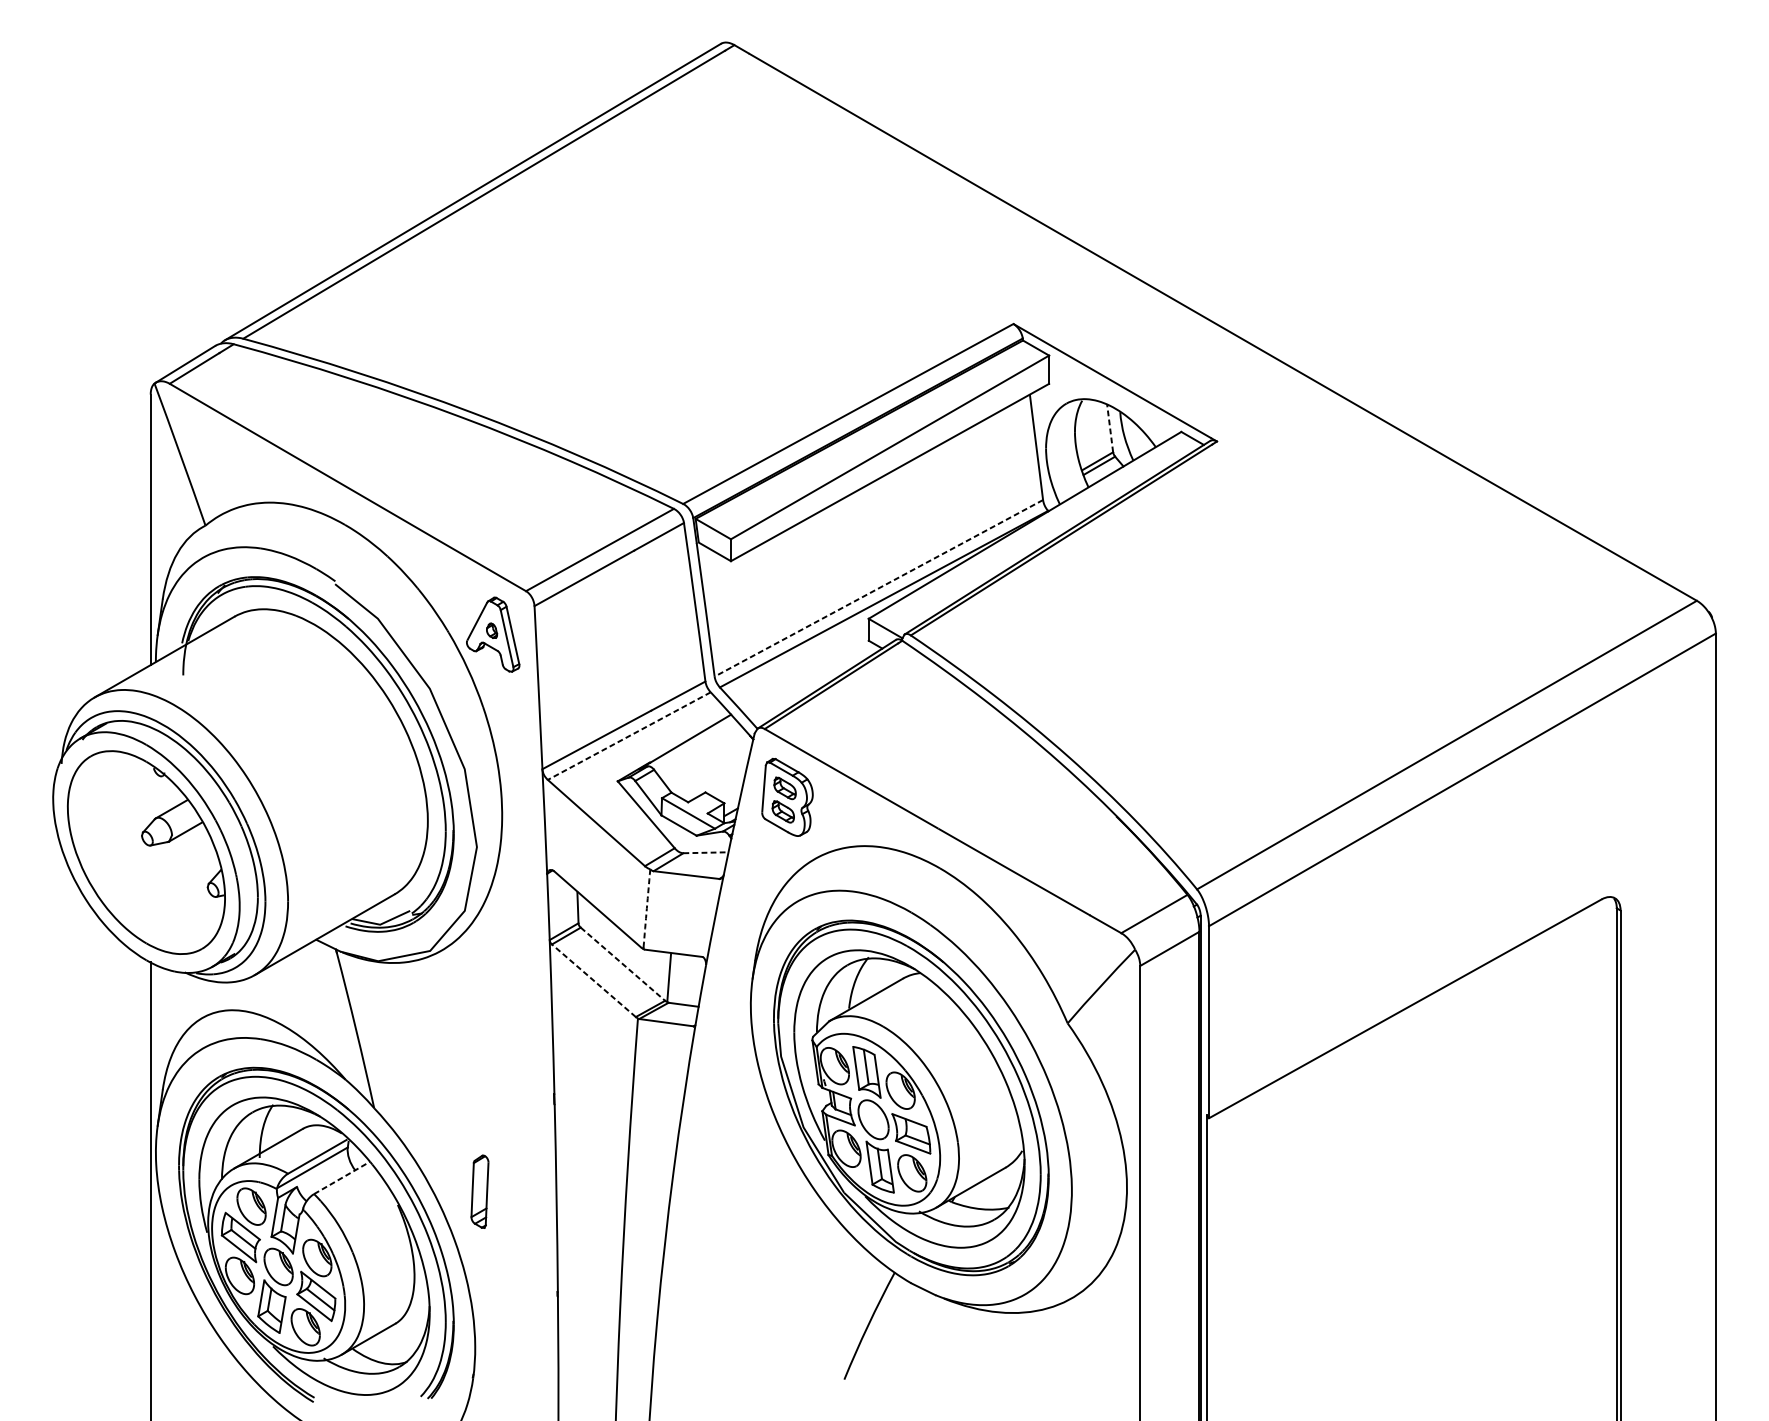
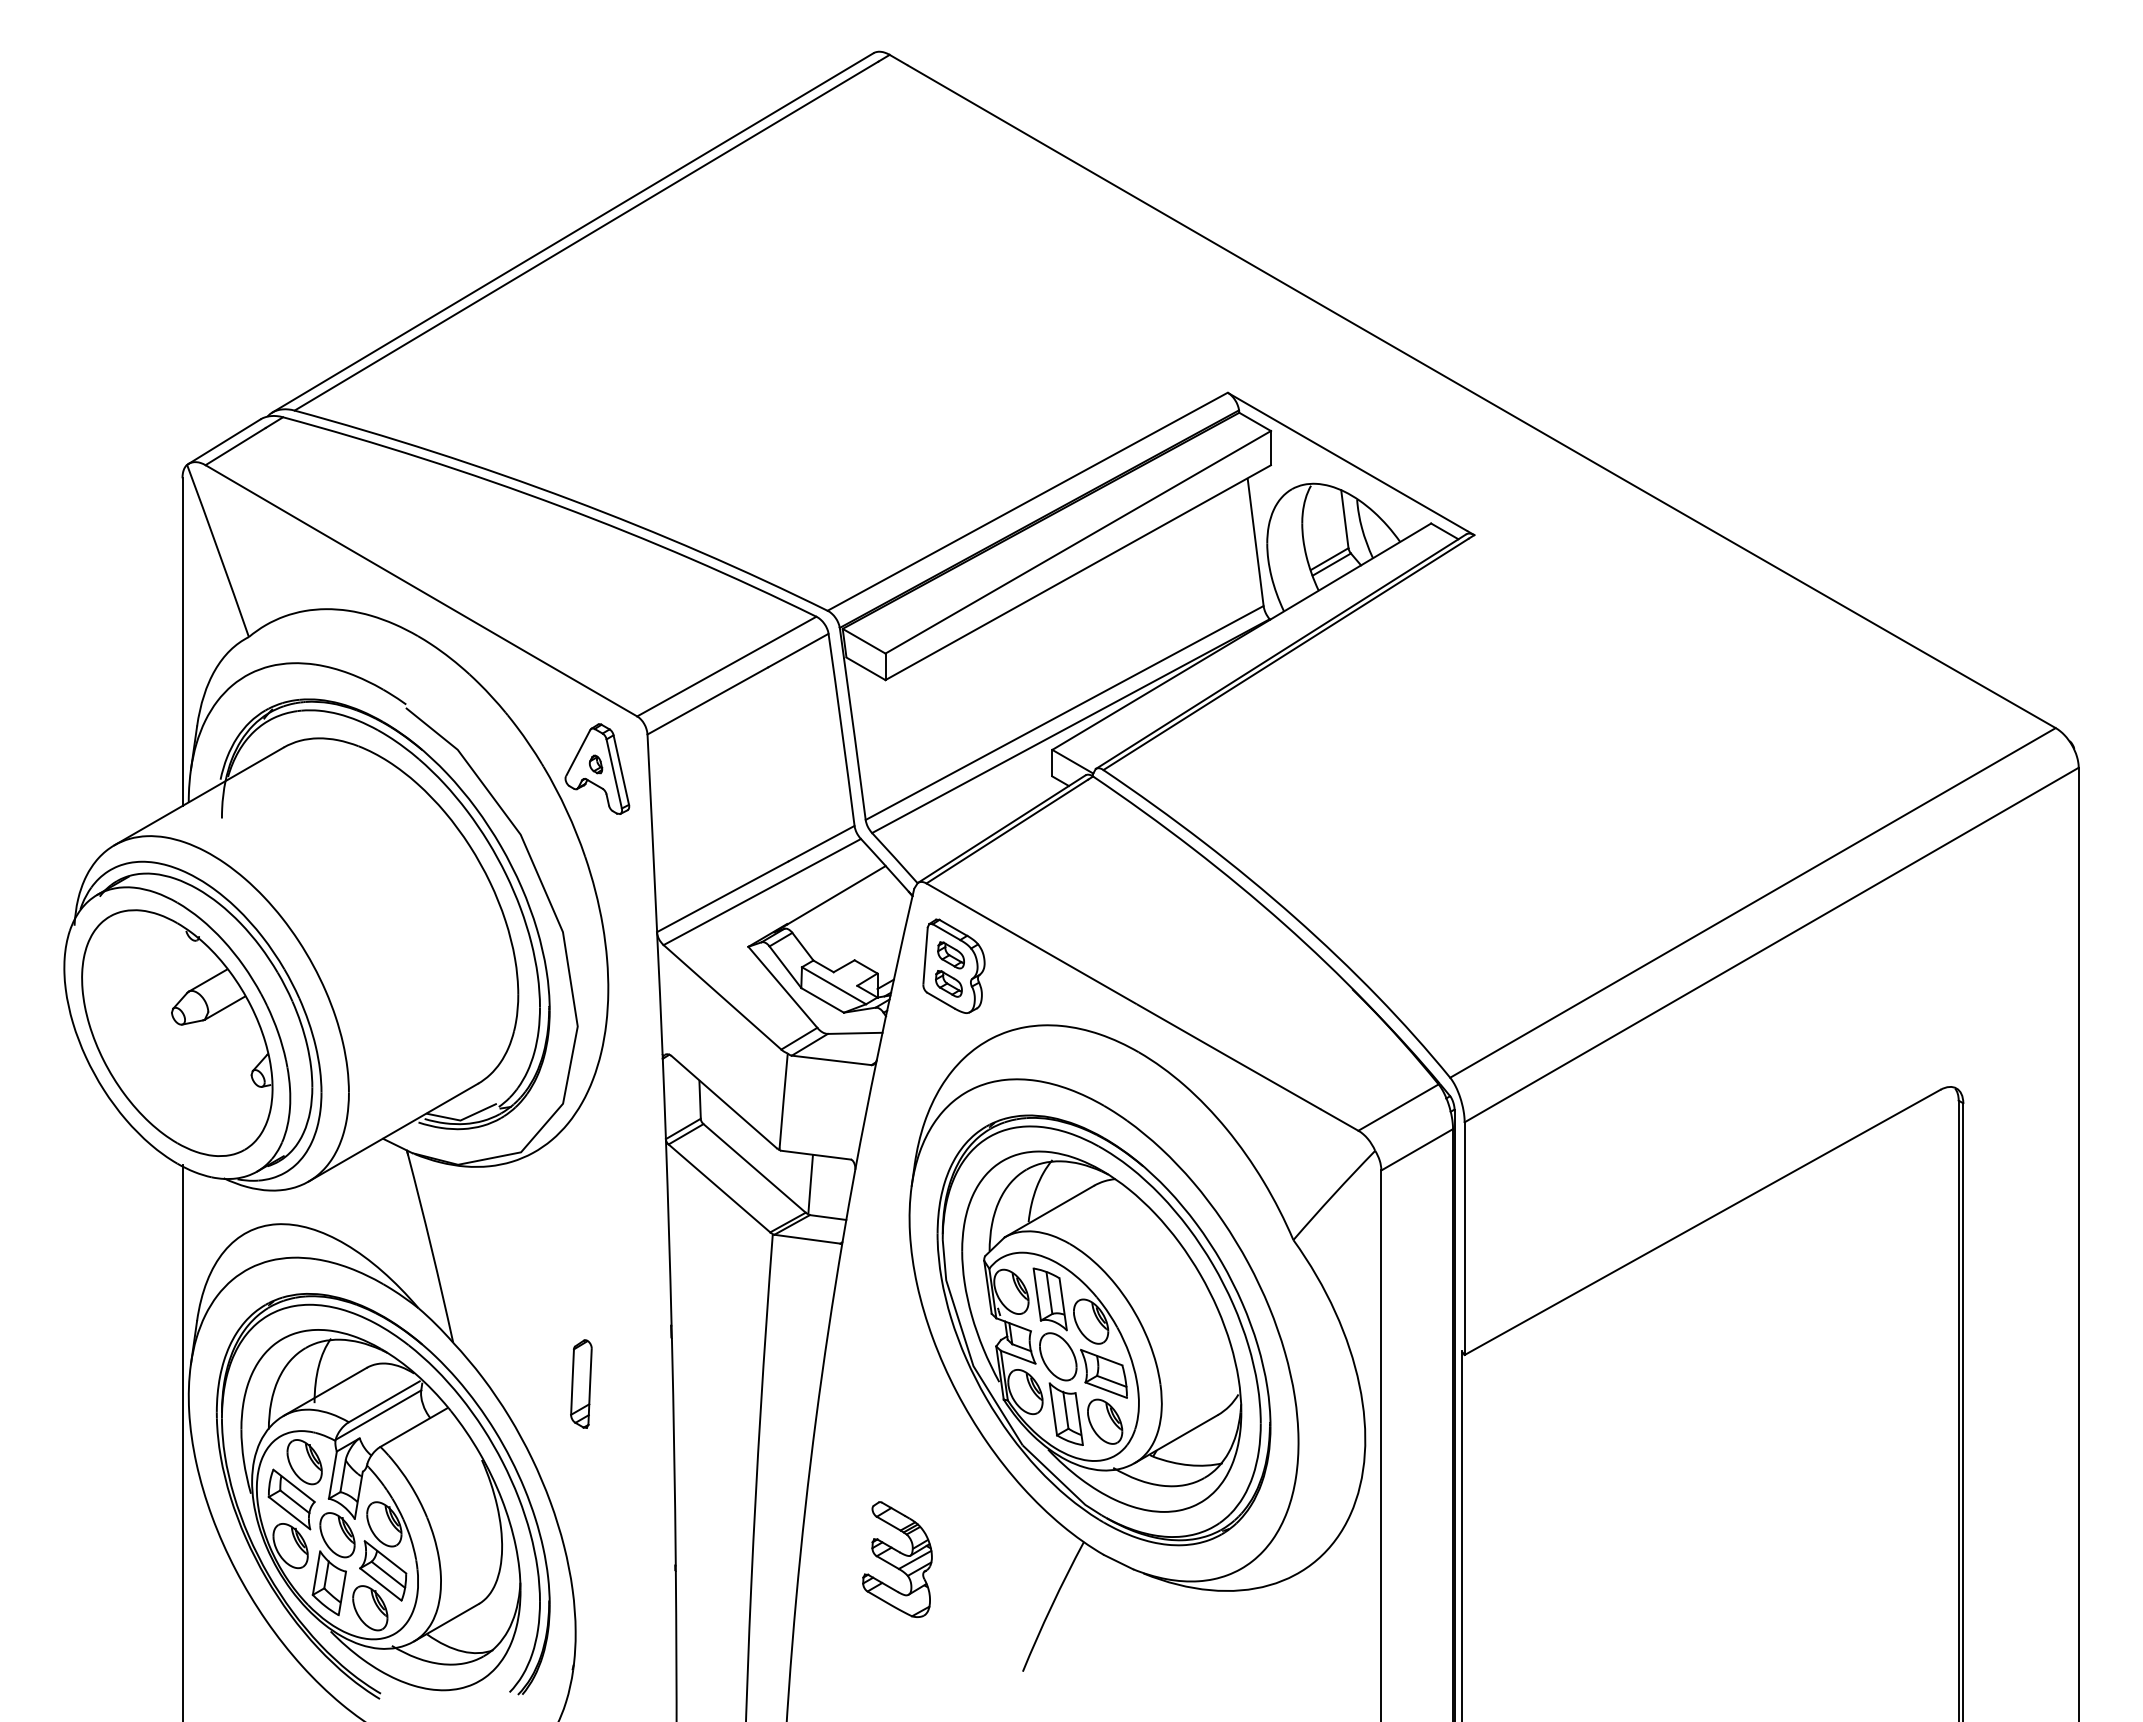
line: (1109, 427) -> (1344, 518), dashed -> solid
line: (878, 588) -> (1064, 713), dashed -> solid
line: (628, 736) -> (761, 892), dashed -> solid
line: (706, 852) -> (855, 1033), dashed -> solid
arc: (646, 908) -> (783, 1100), dashed -> solid
line: (622, 964) -> (754, 1168), dashed -> solid
line: (593, 980) -> (719, 1188), dashed -> solid
line: (342, 1178) -> (414, 1427), dashed -> solid
part: (480, 1191) -> (581, 1383), moved
part: (740, 1287) -> (897, 1559), added

